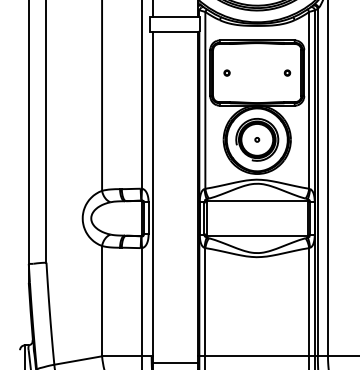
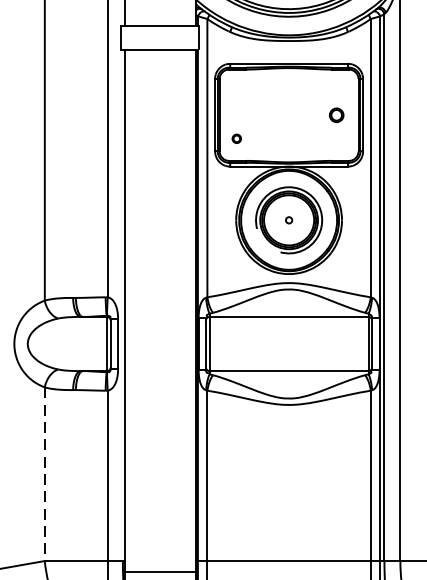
part: (226, 72) -> (235, 137), moved
part: (287, 72) -> (336, 114), size x1.6
line: (102, 301) -> (45, 474), solid -> dashed

